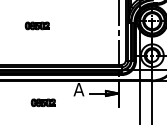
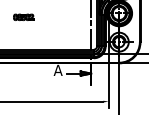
part: (43, 101) -> (28, 80), removed

